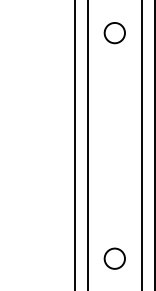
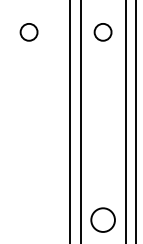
circle: (25, 33) -> (28, 32), added
circle: (114, 258) -> (102, 219), size x1.4

